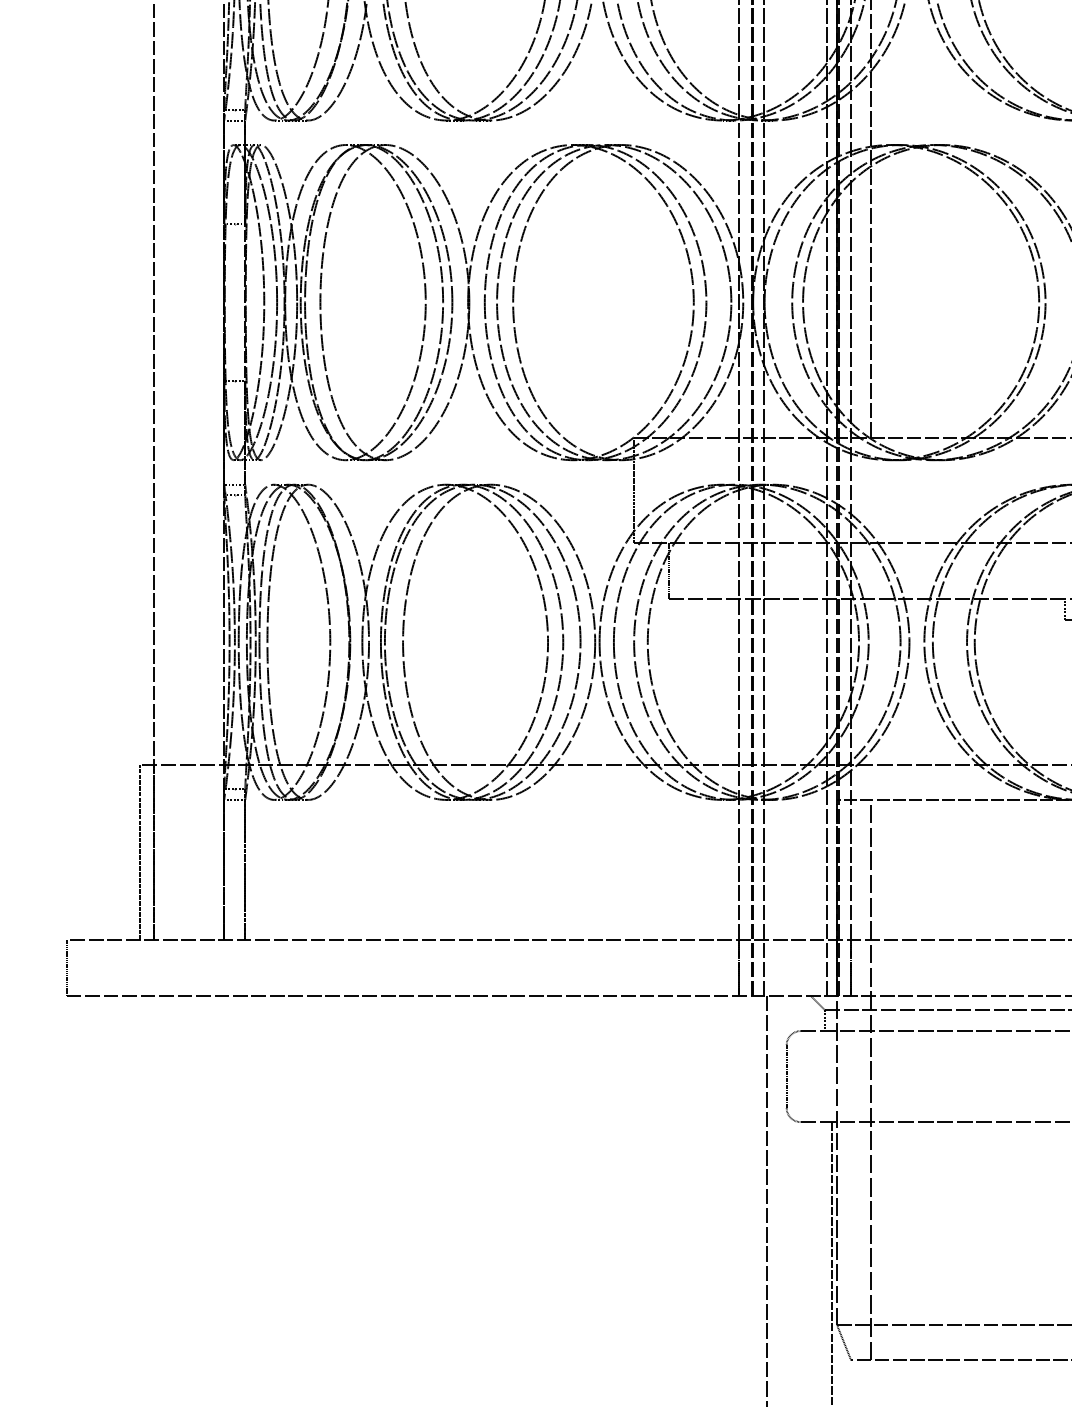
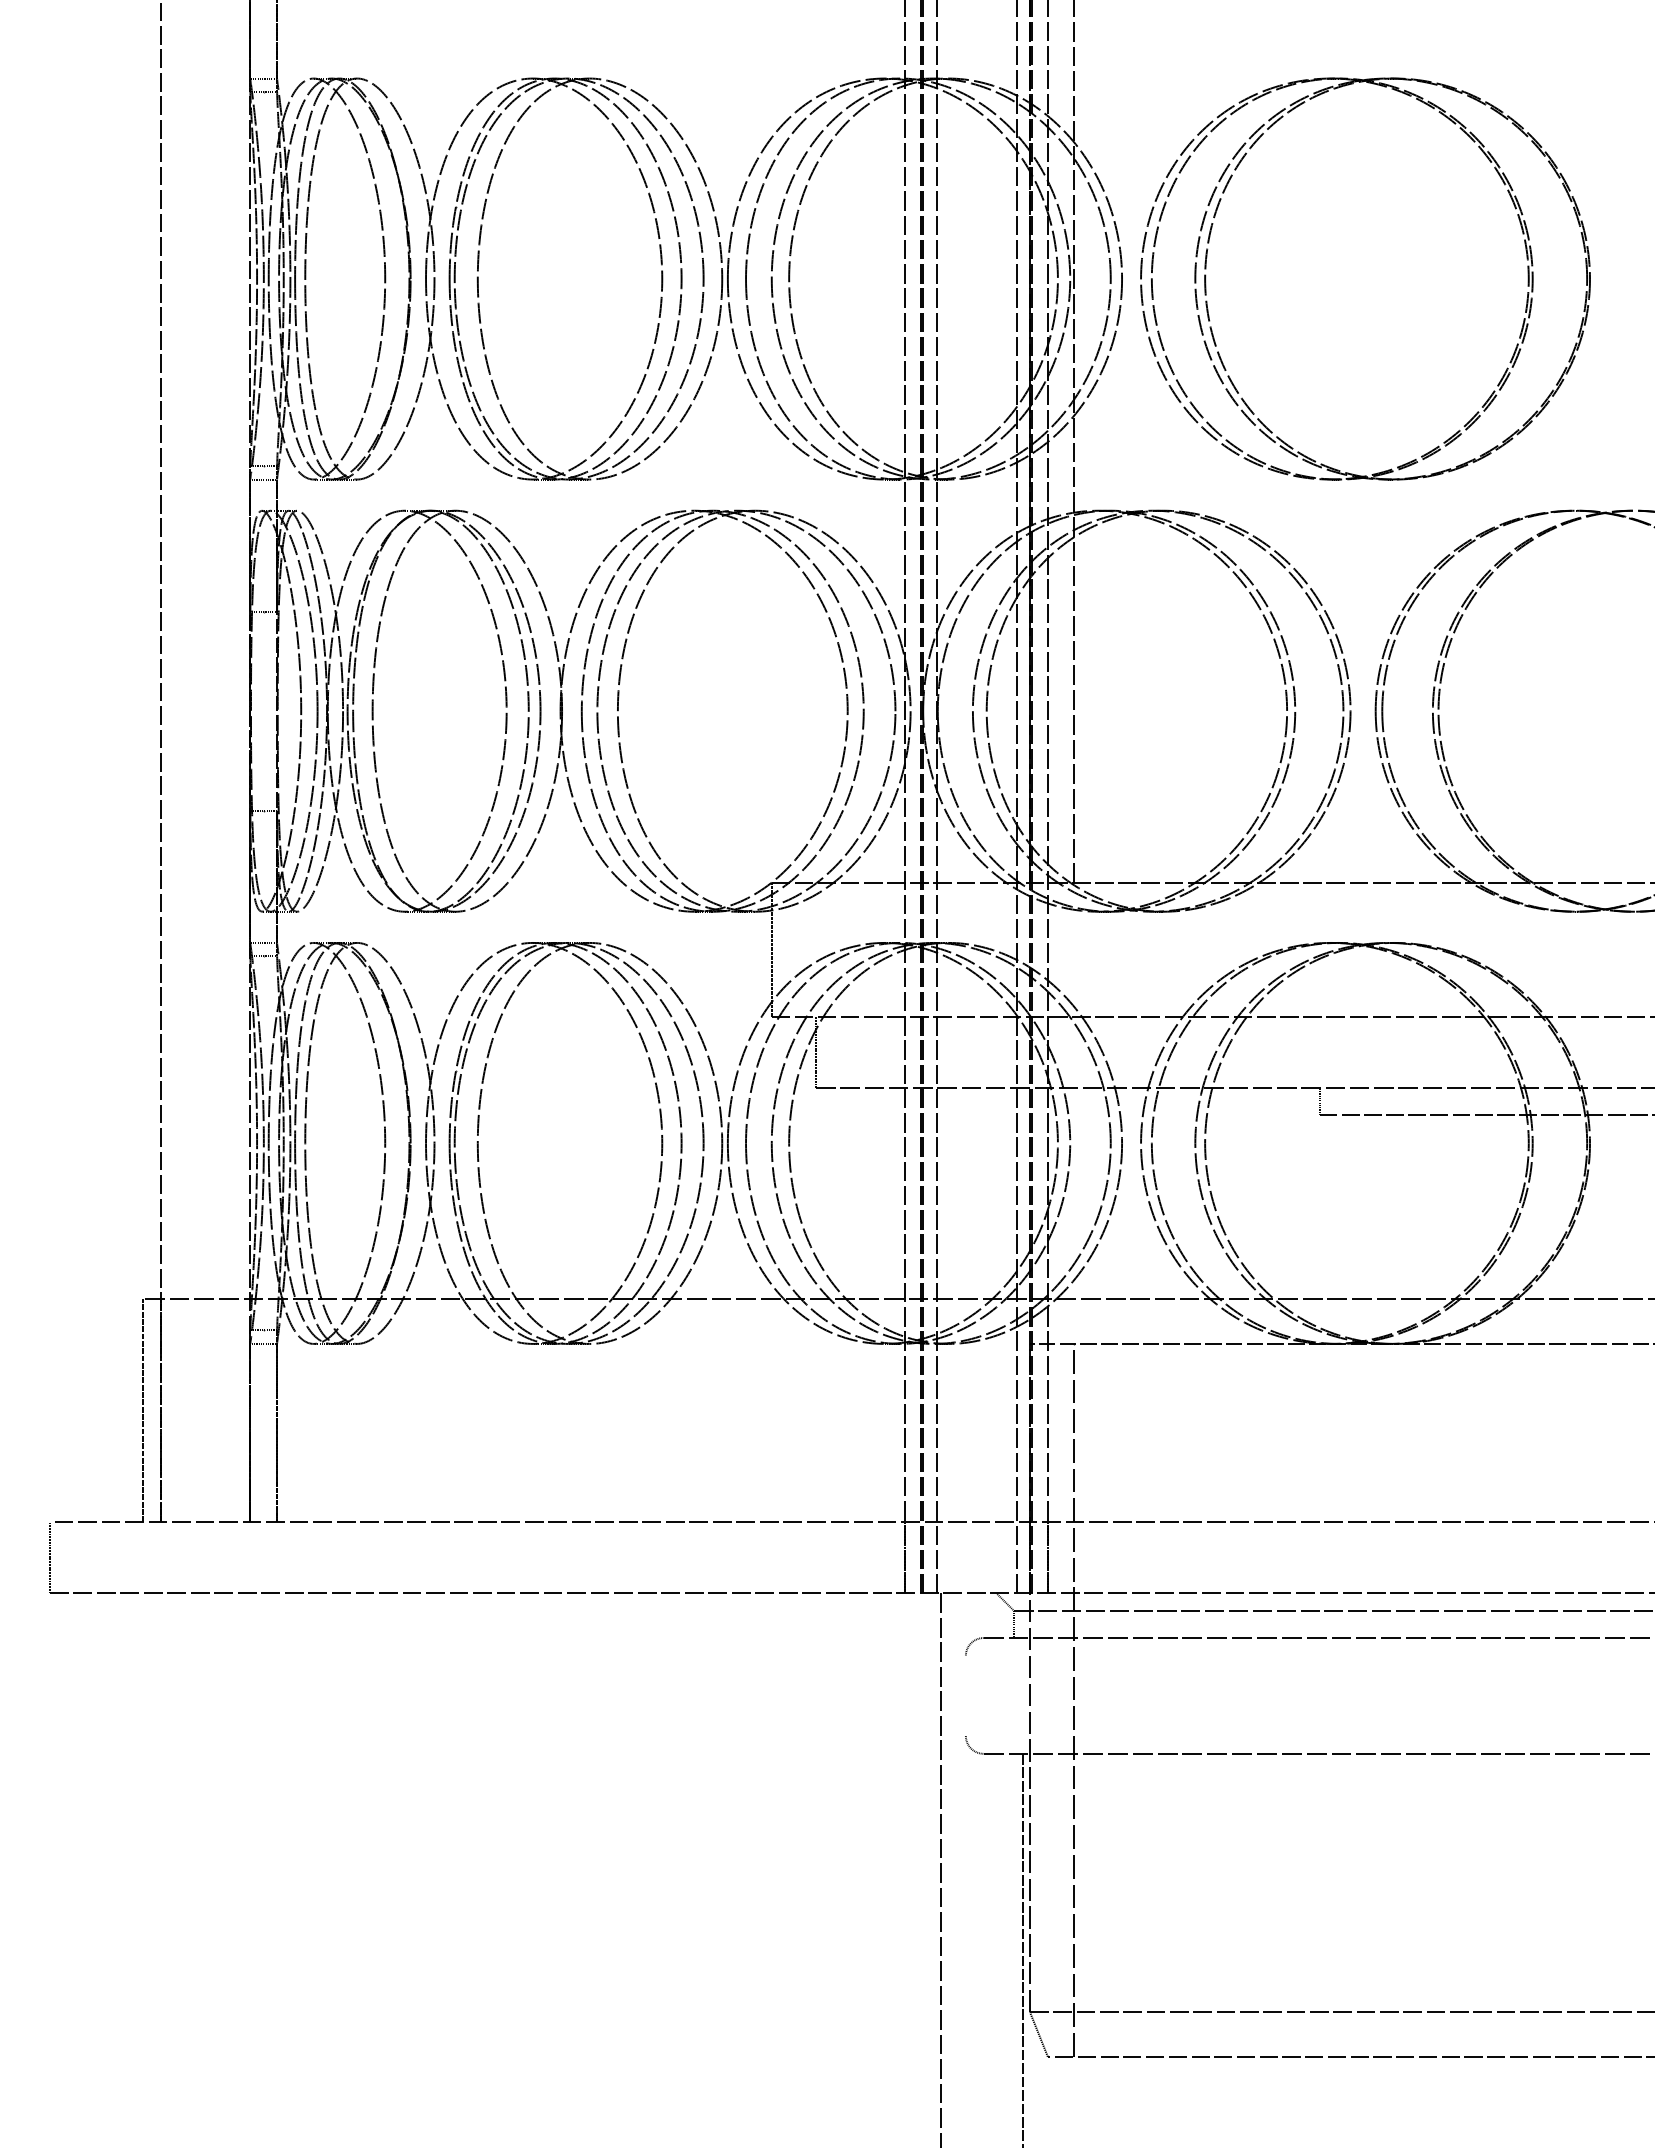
line: (786, 1076) -> (965, 1695), removed

